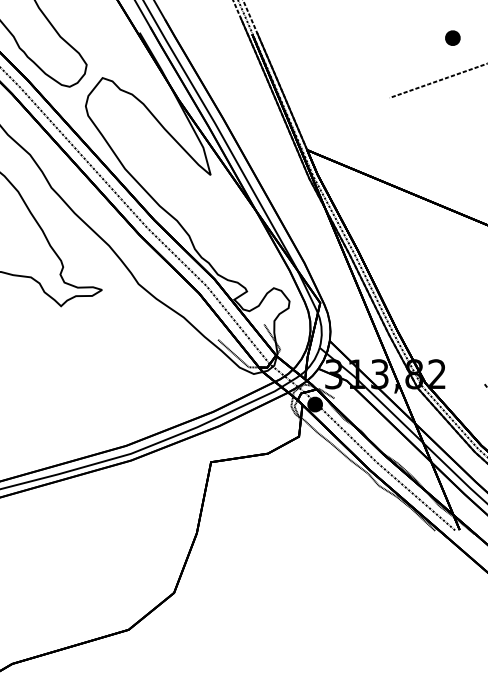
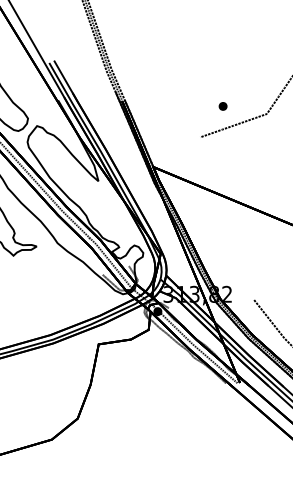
part: (451, 38) -> (222, 106), moved

